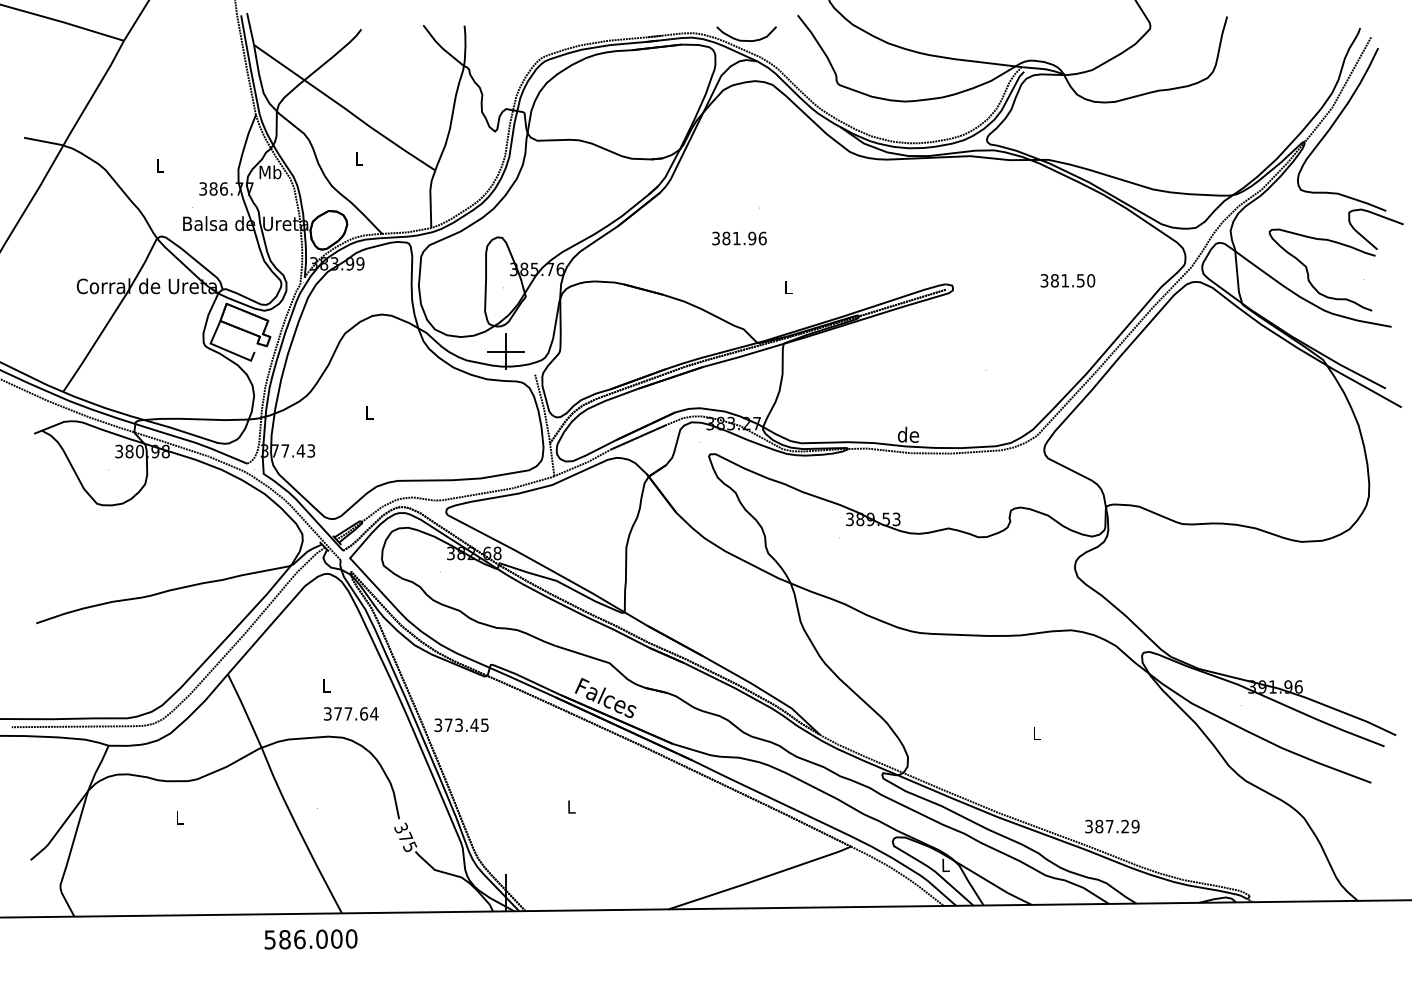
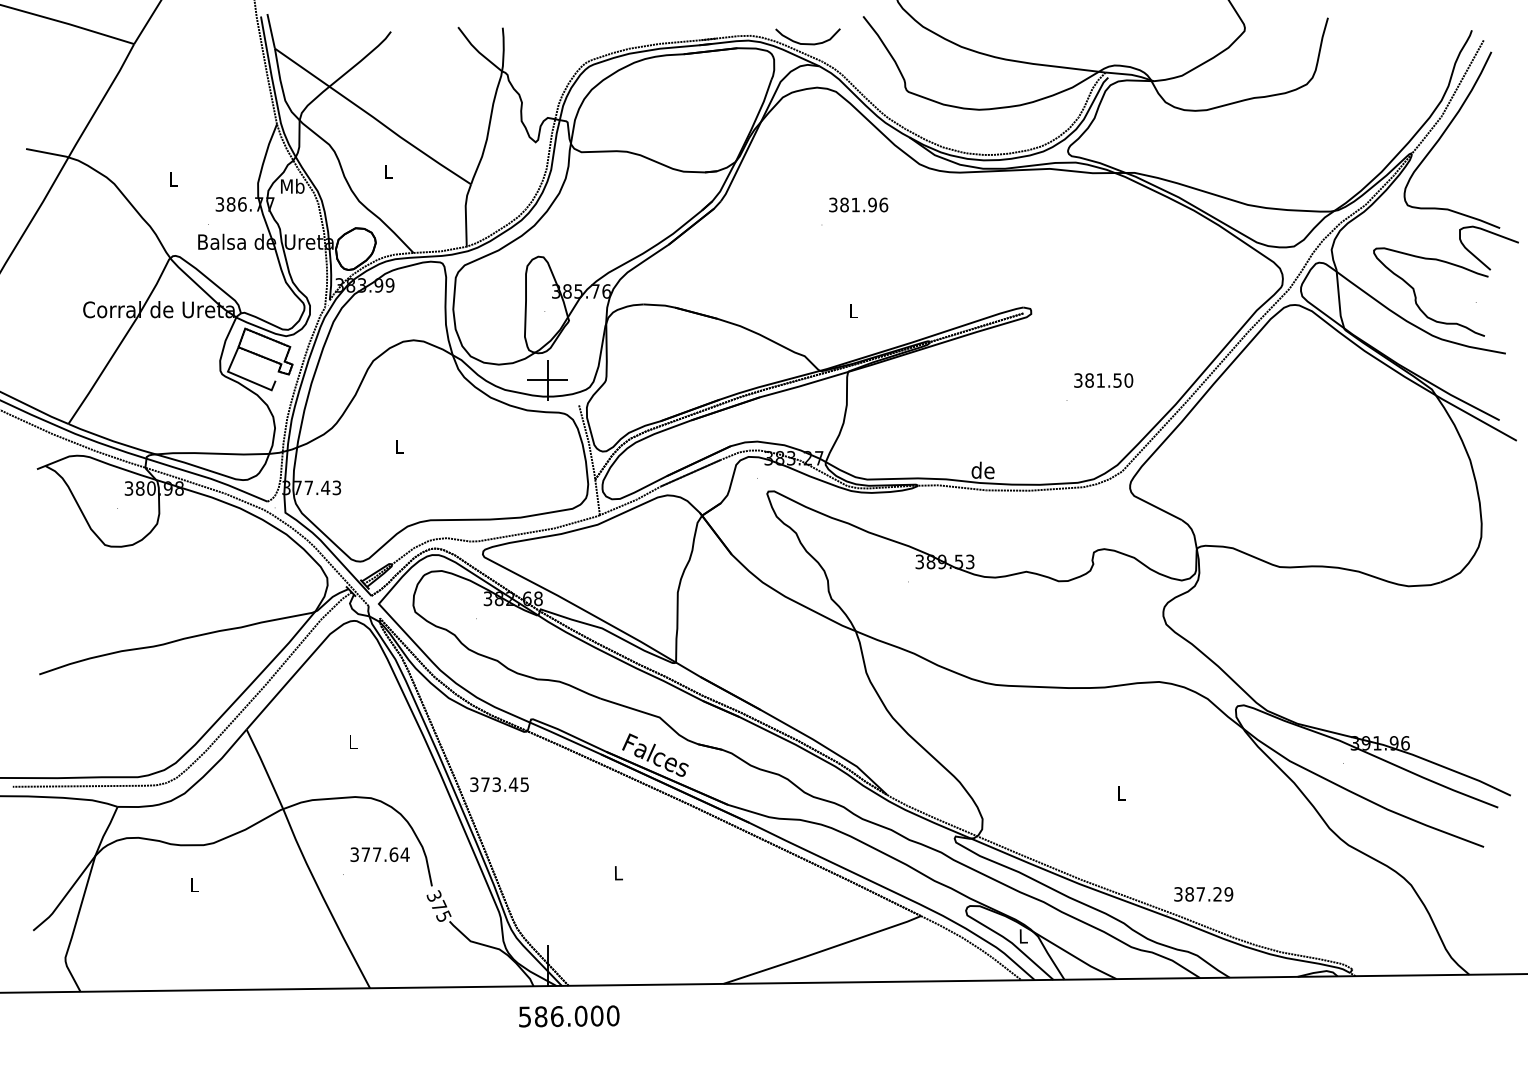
text: (739, 238) -> (858, 204), moved
text: (1067, 280) -> (1103, 380), moved
text: (350, 713) -> (379, 854), moved
text: (310, 939) -> (568, 1016), moved

